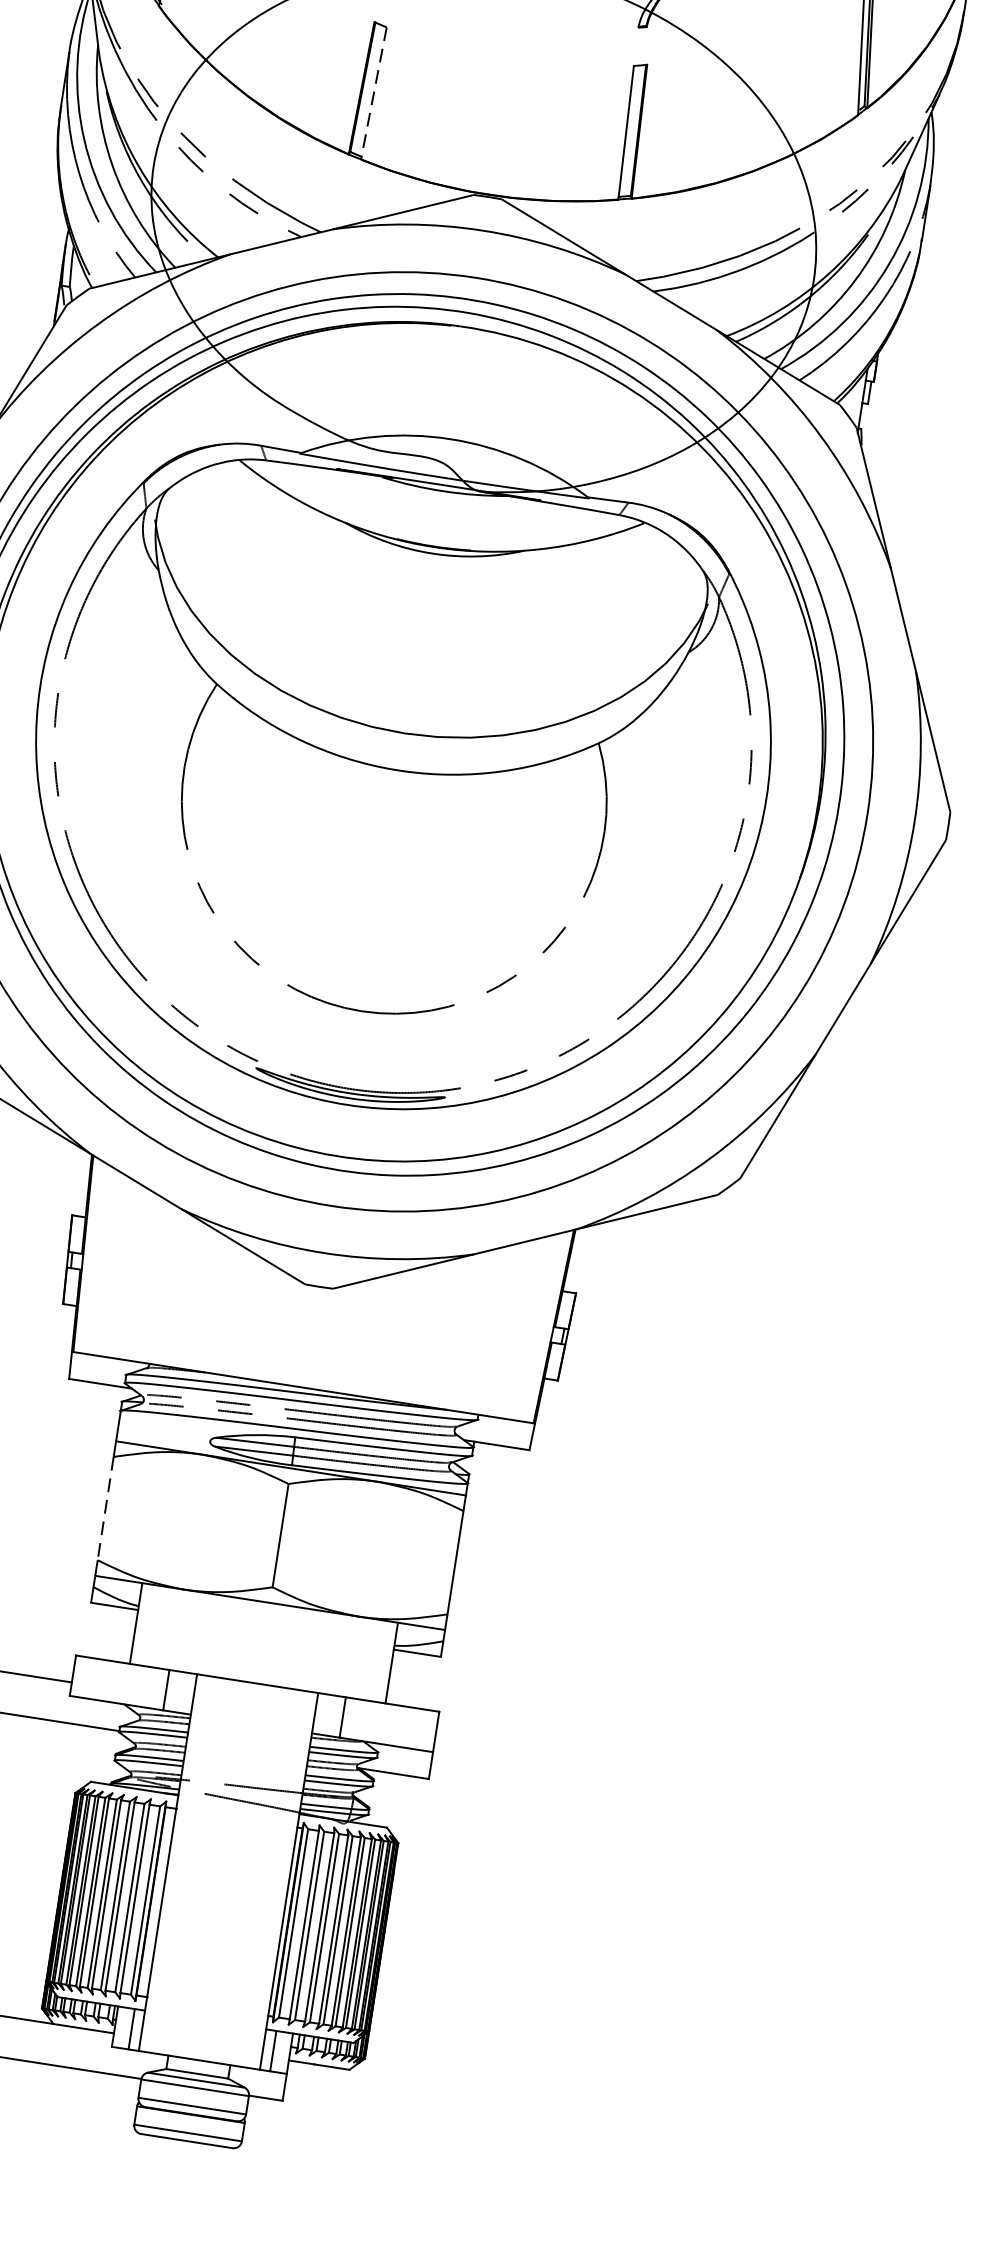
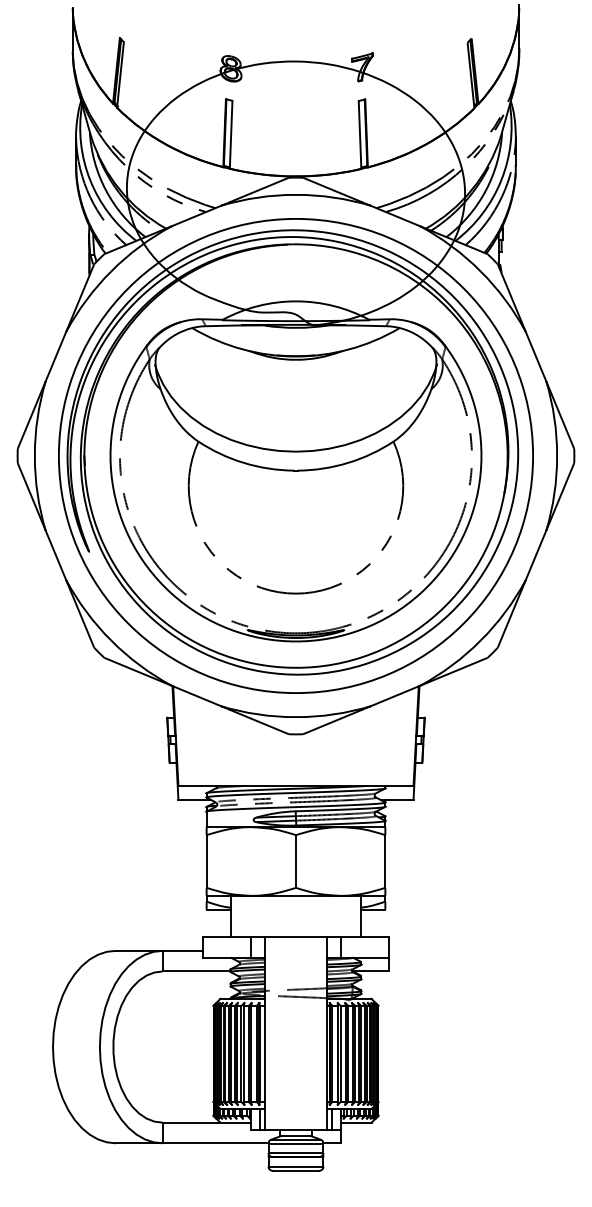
line: (374, 94) -> (231, 135), dashed -> solid
line: (105, 1510) -> (206, 862), dashed -> solid

